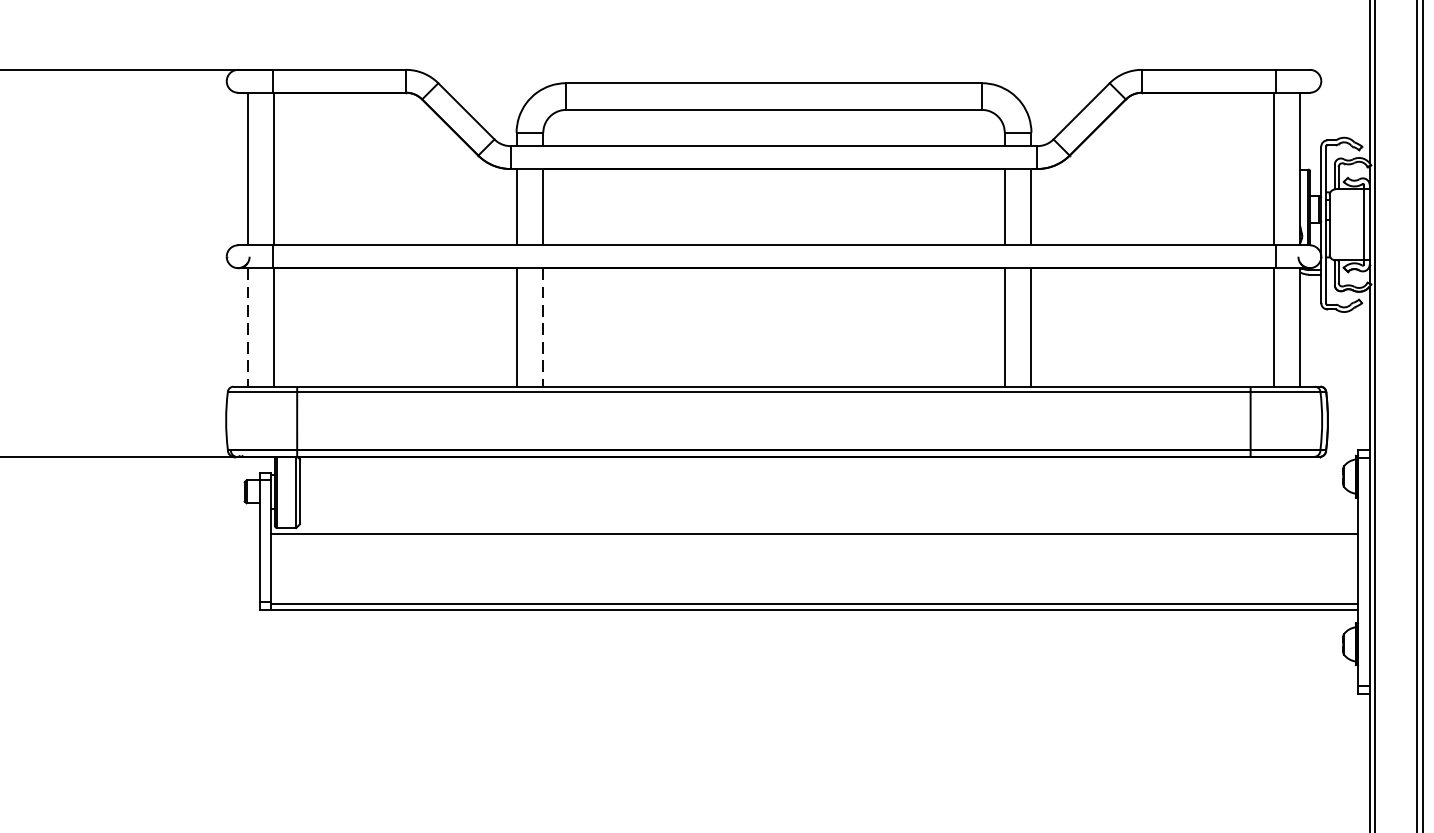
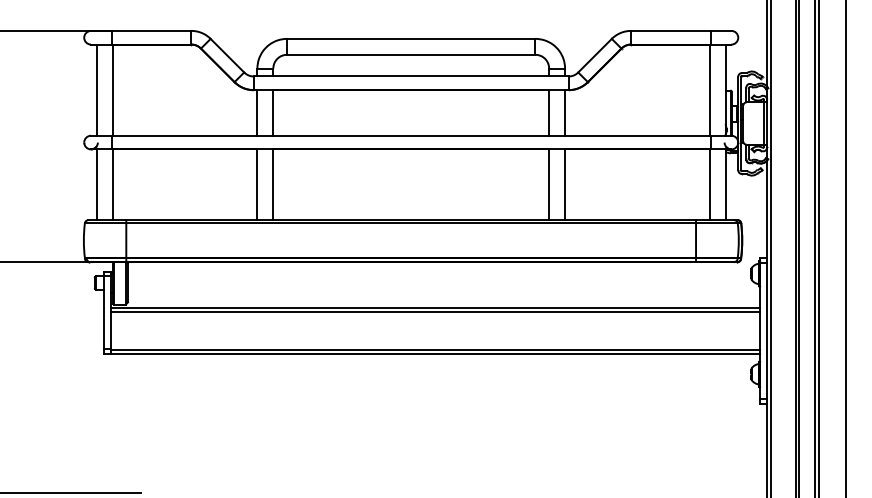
line: (247, 328) -> (96, 185), dashed -> solid
line: (543, 328) -> (273, 185), dashed -> solid
line: (814, 539) -> (435, 311), added

